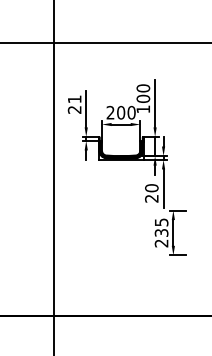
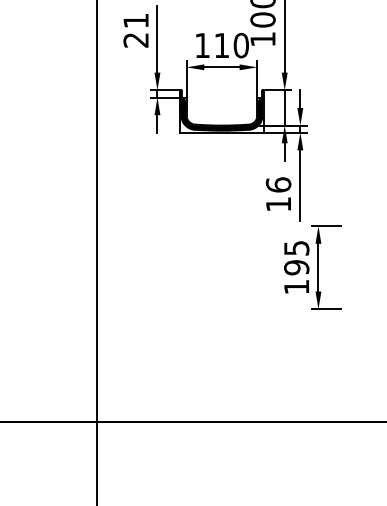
text: (115, 112) -> (211, 45), 200 -> 110
text: (151, 193) -> (278, 194), 20 -> 16
text: (161, 237) -> (296, 276), 235 -> 195

